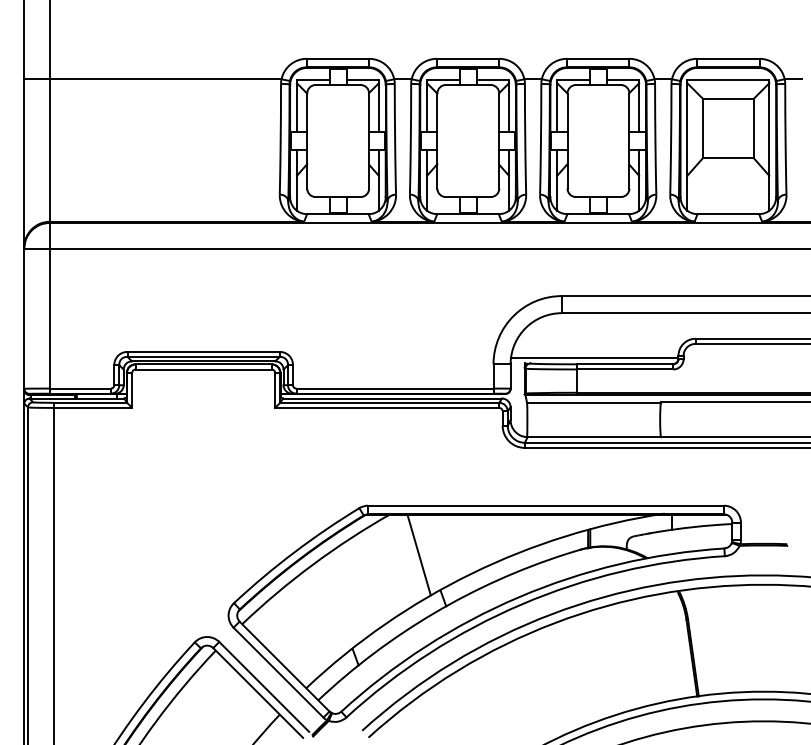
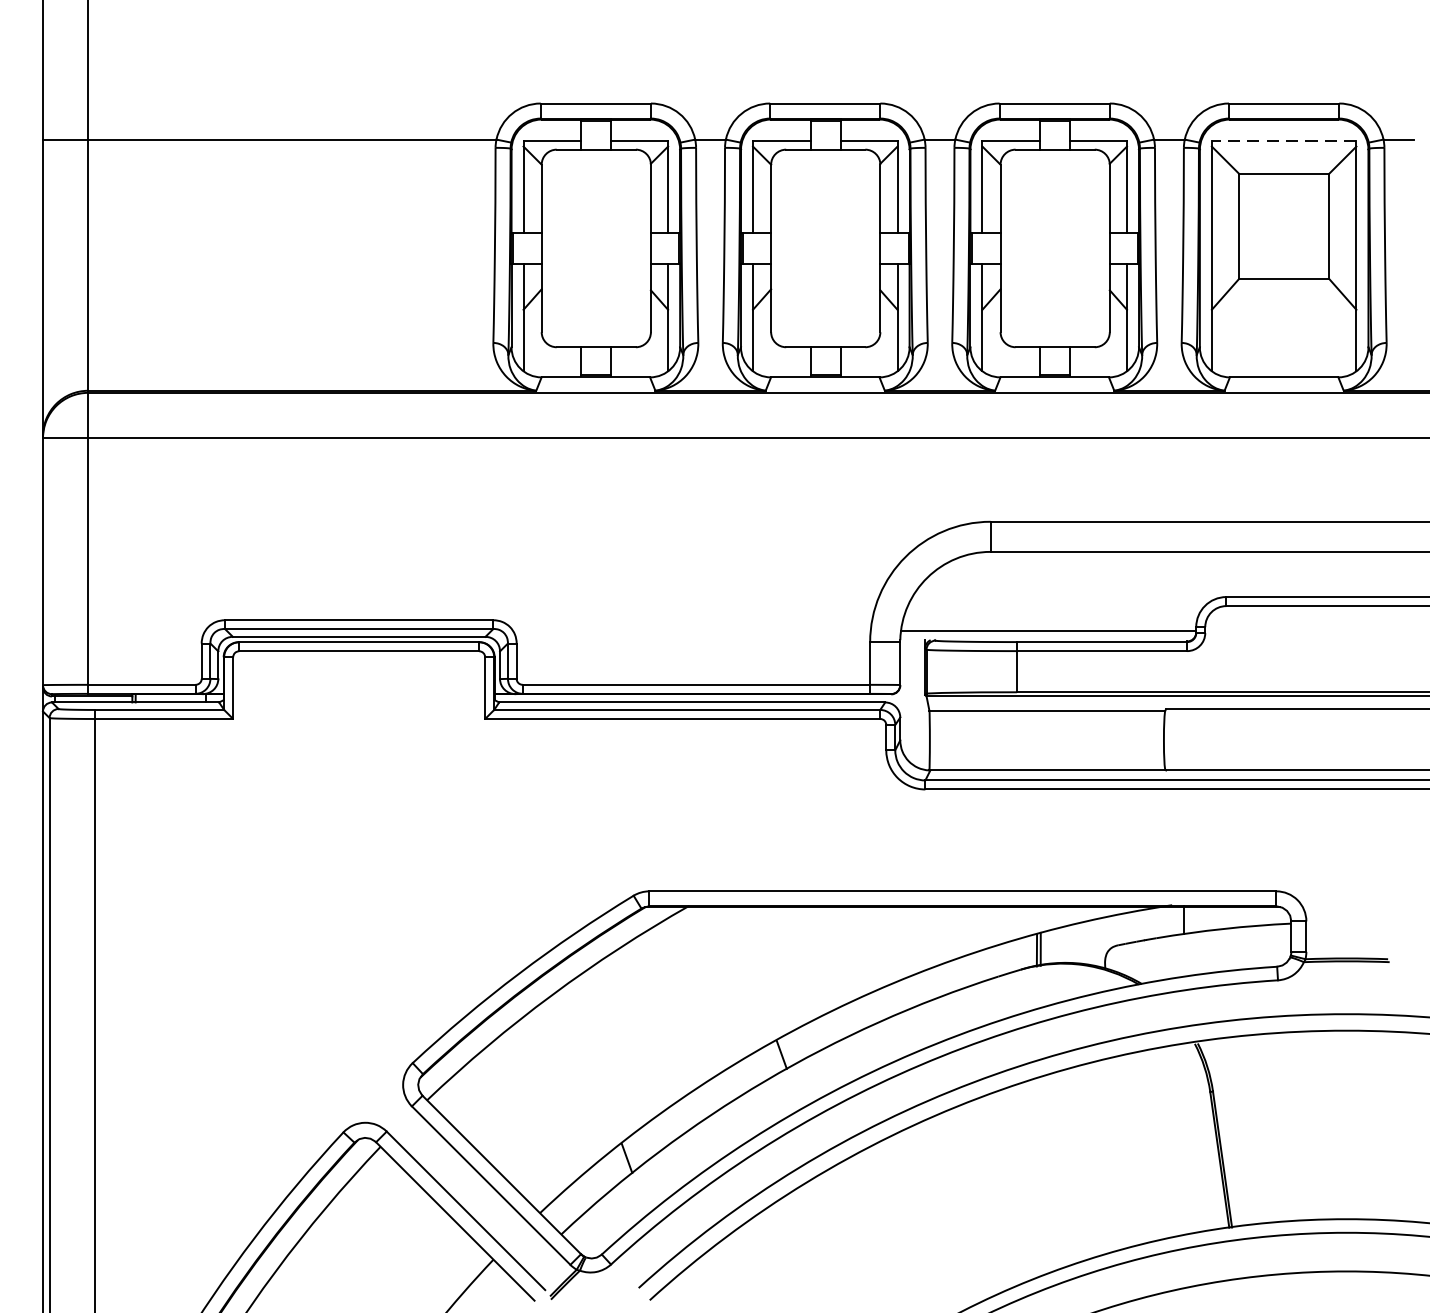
line: (728, 79) -> (1284, 139), solid -> dashed
line: (418, 554) -> (737, 977), removed

